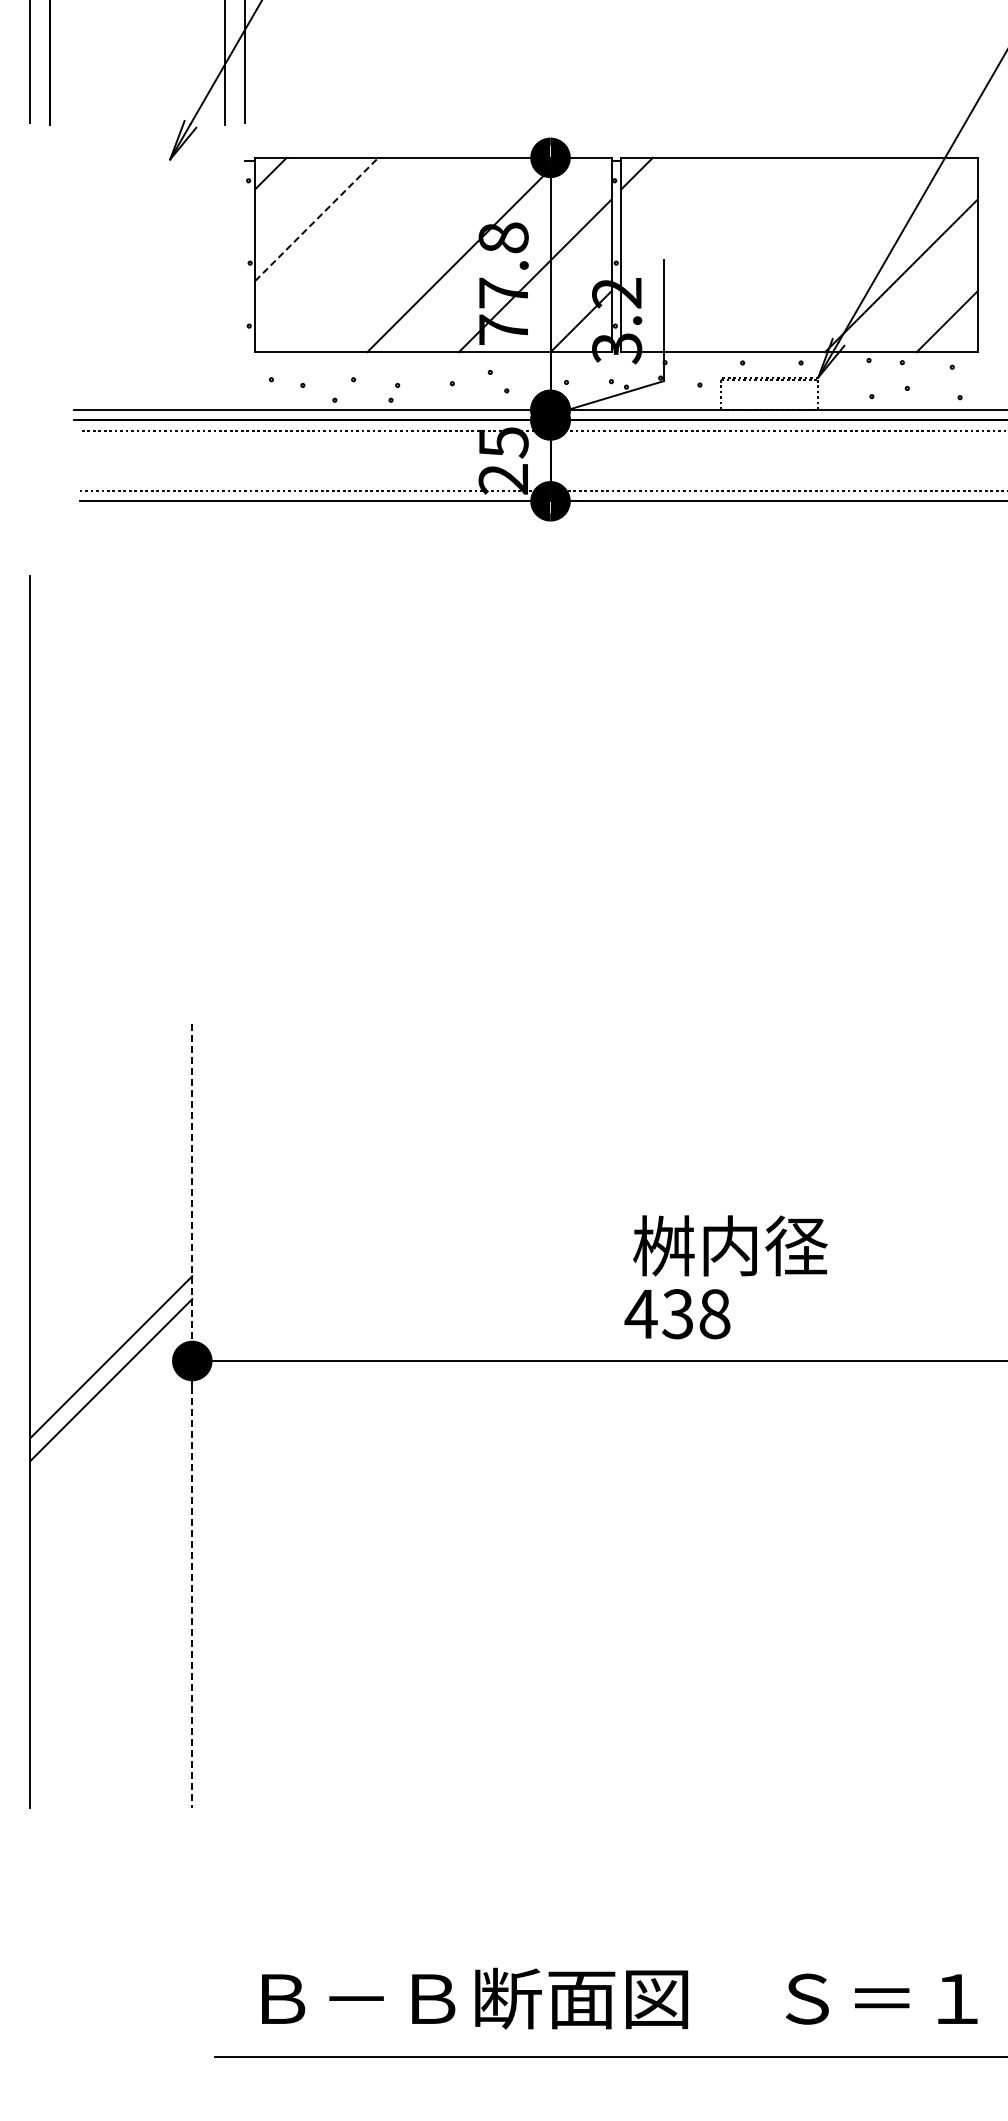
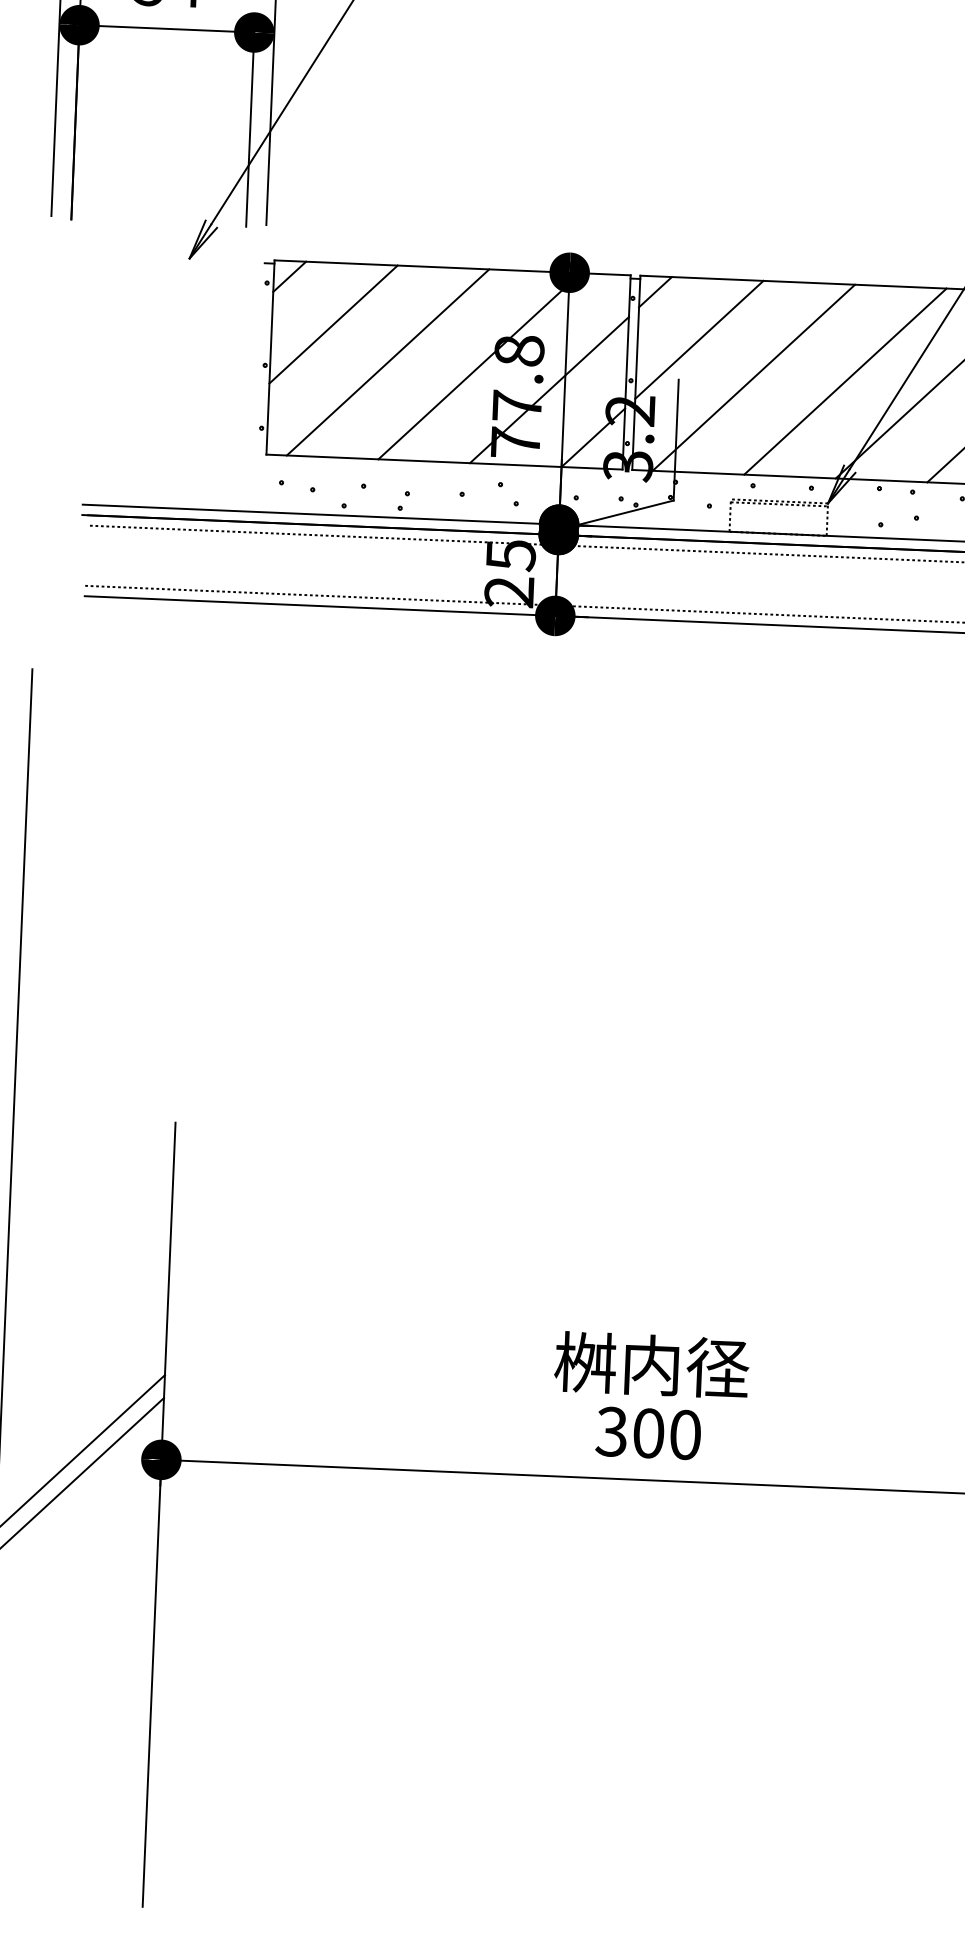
line: (317, 219) -> (334, 324), dashed -> solid
line: (682, 219) -> (698, 339), added
line: (372, 254) -> (387, 361), added
line: (738, 254) -> (753, 377), added
line: (830, 254) -> (845, 381), added
text: (730, 1245) -> (652, 1364), moved
text: (677, 1314) -> (648, 1433), 438 -> 300
line: (192, 1416) -> (159, 1515), dashed -> solid

